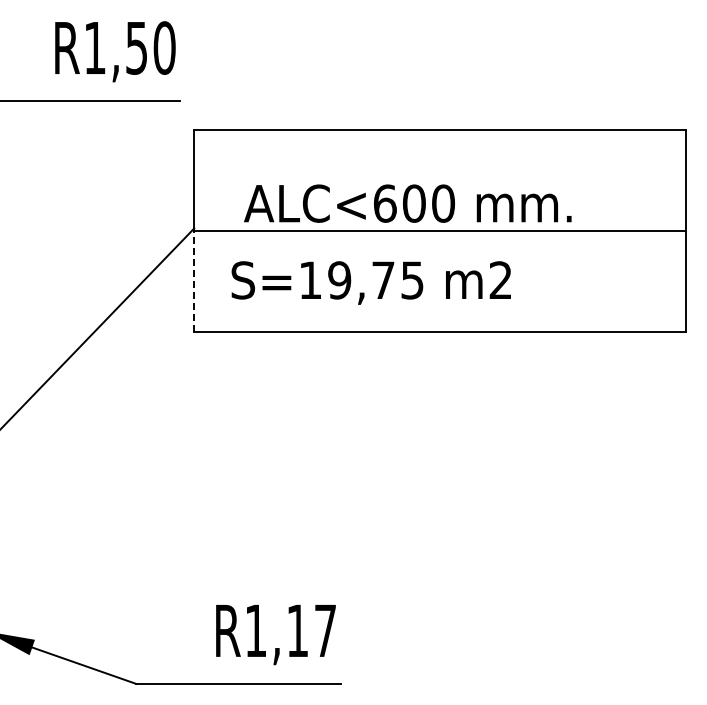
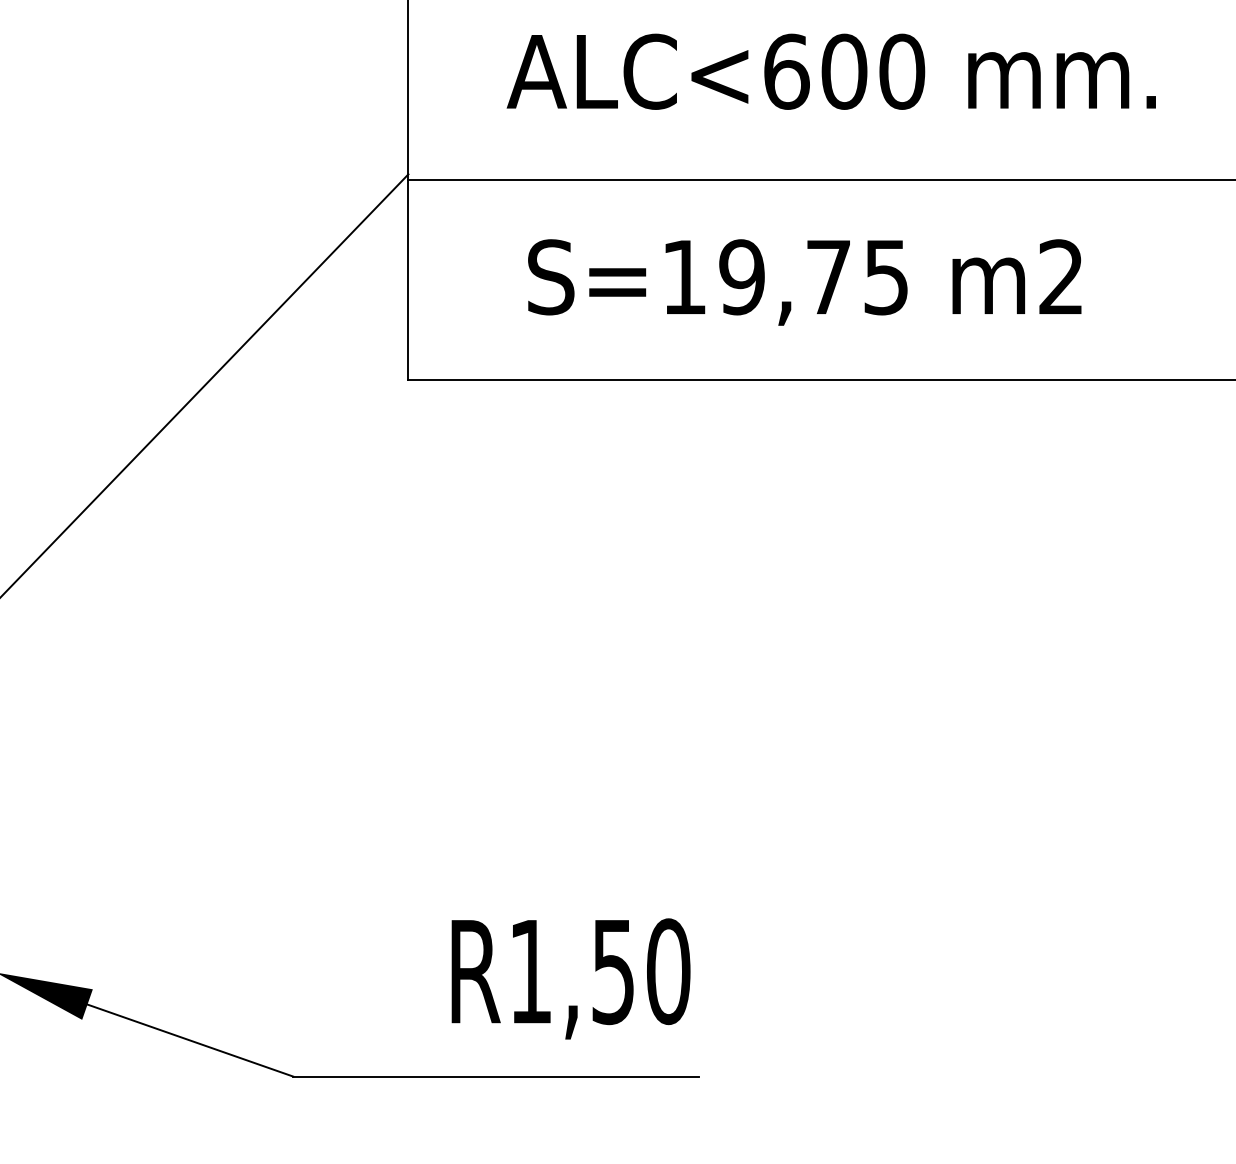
text: (407, 203) -> (830, 71), moved
line: (194, 281) -> (408, 279), dashed -> solid
text: (370, 282) -> (803, 281), moved
text: (311, 630) -> (640, 970), R1,17 -> R1,50

